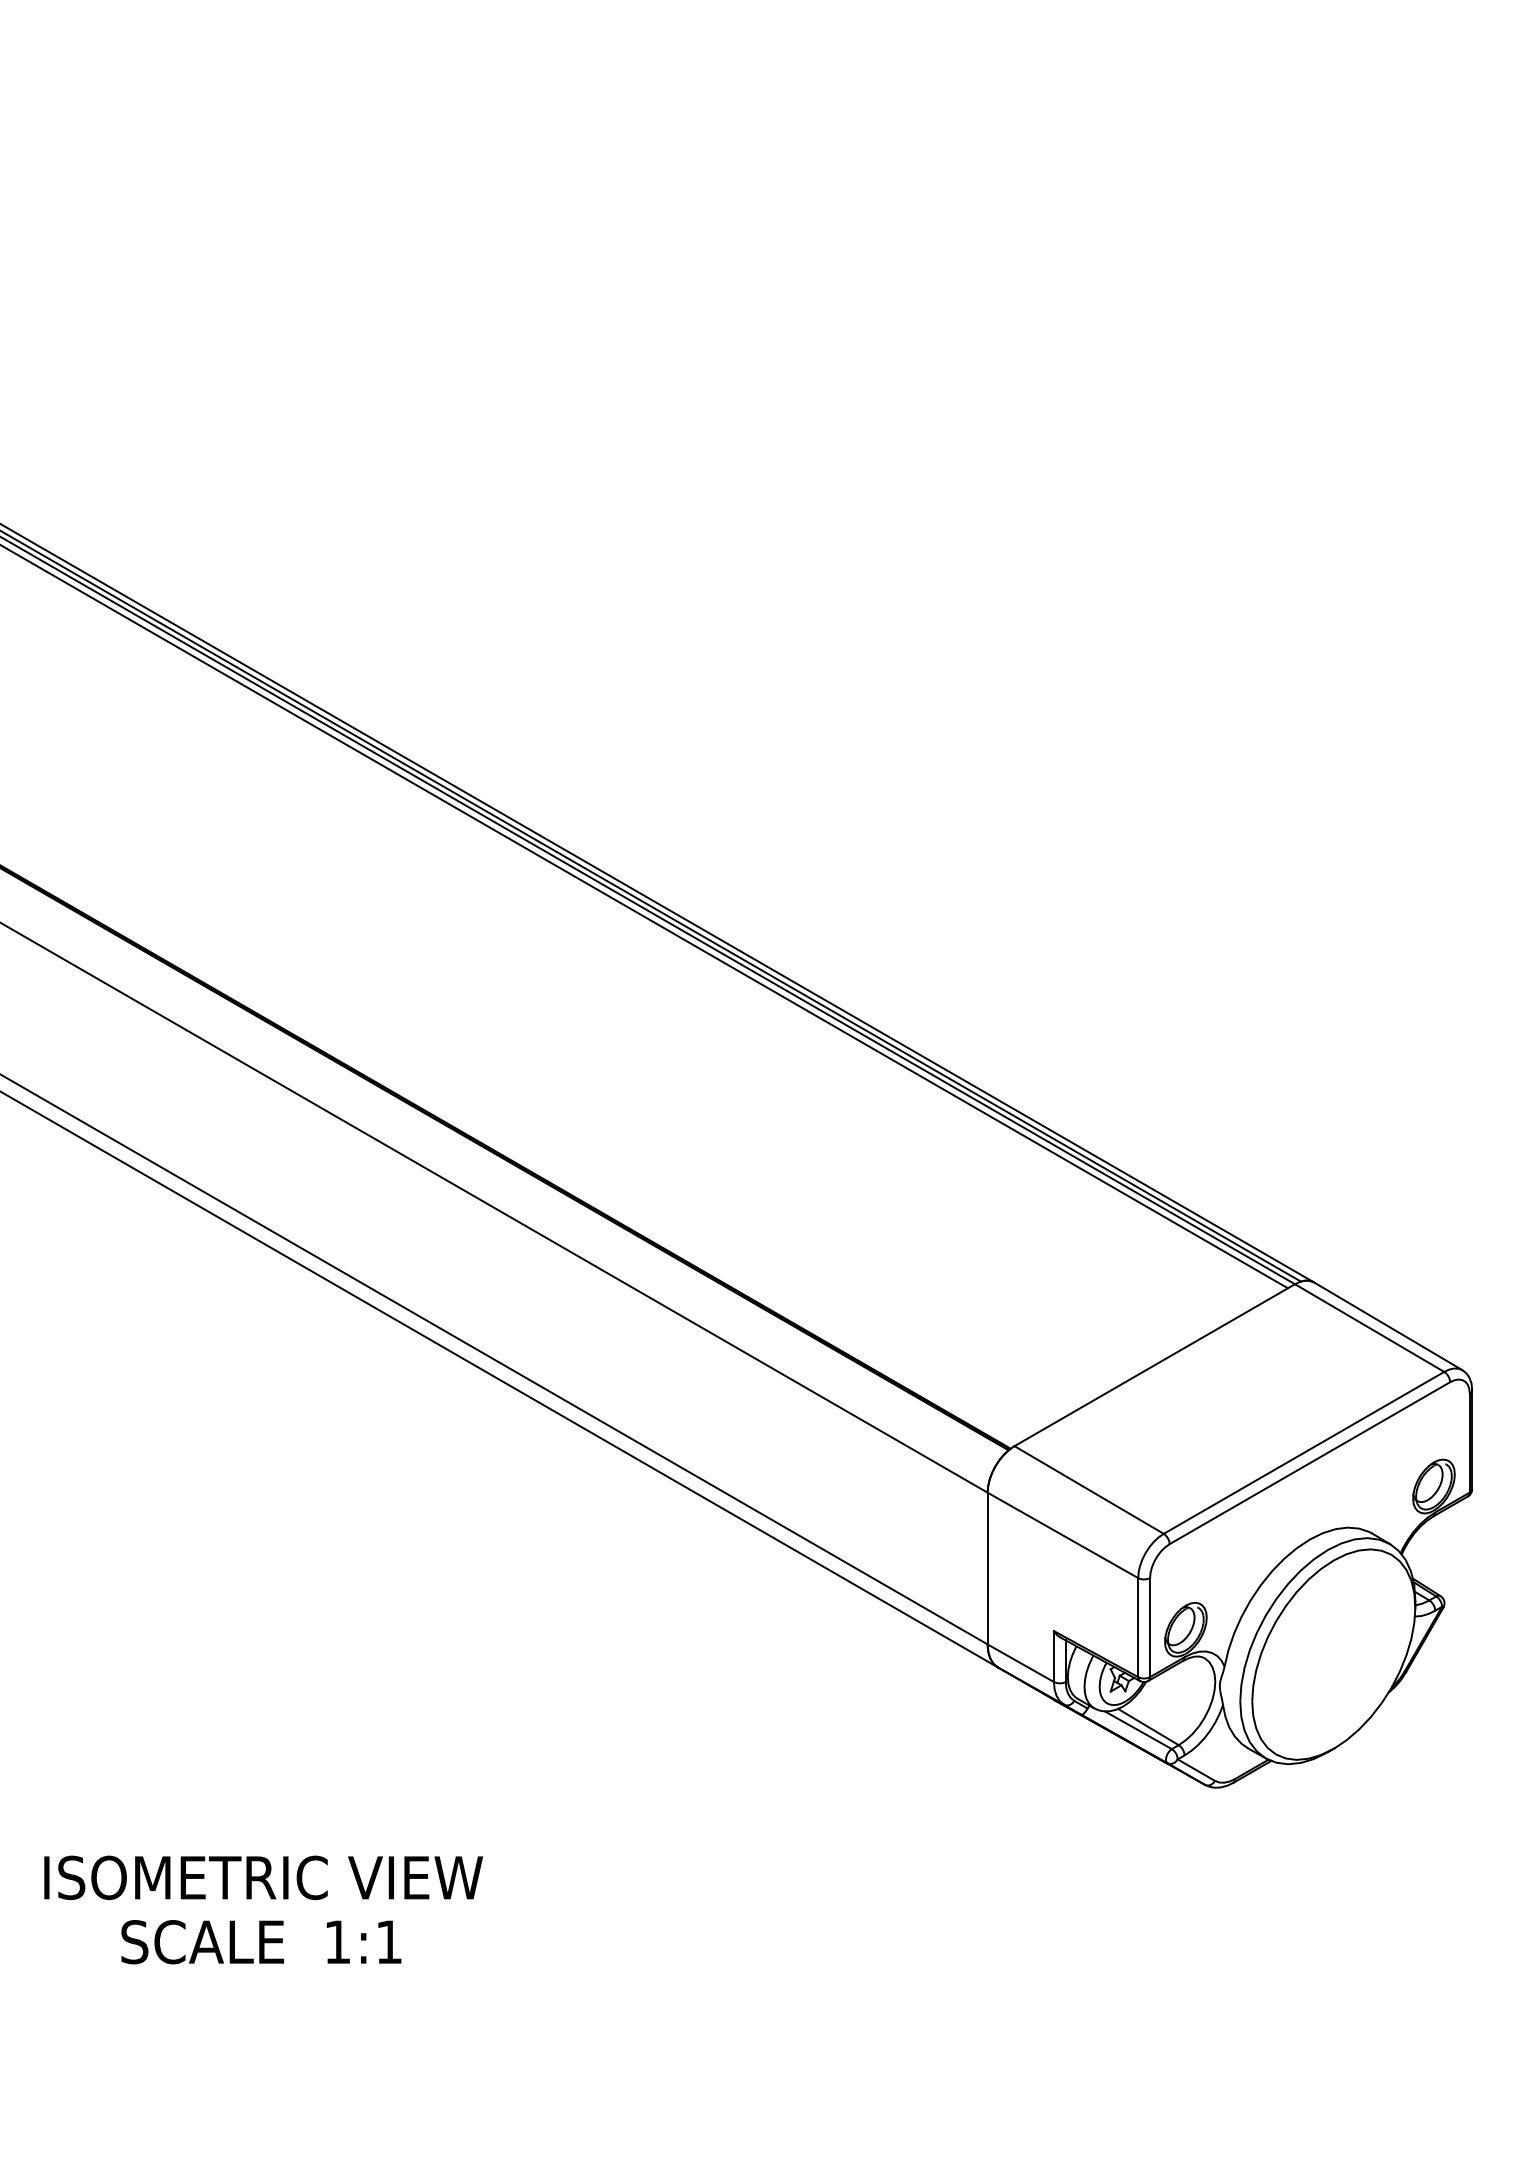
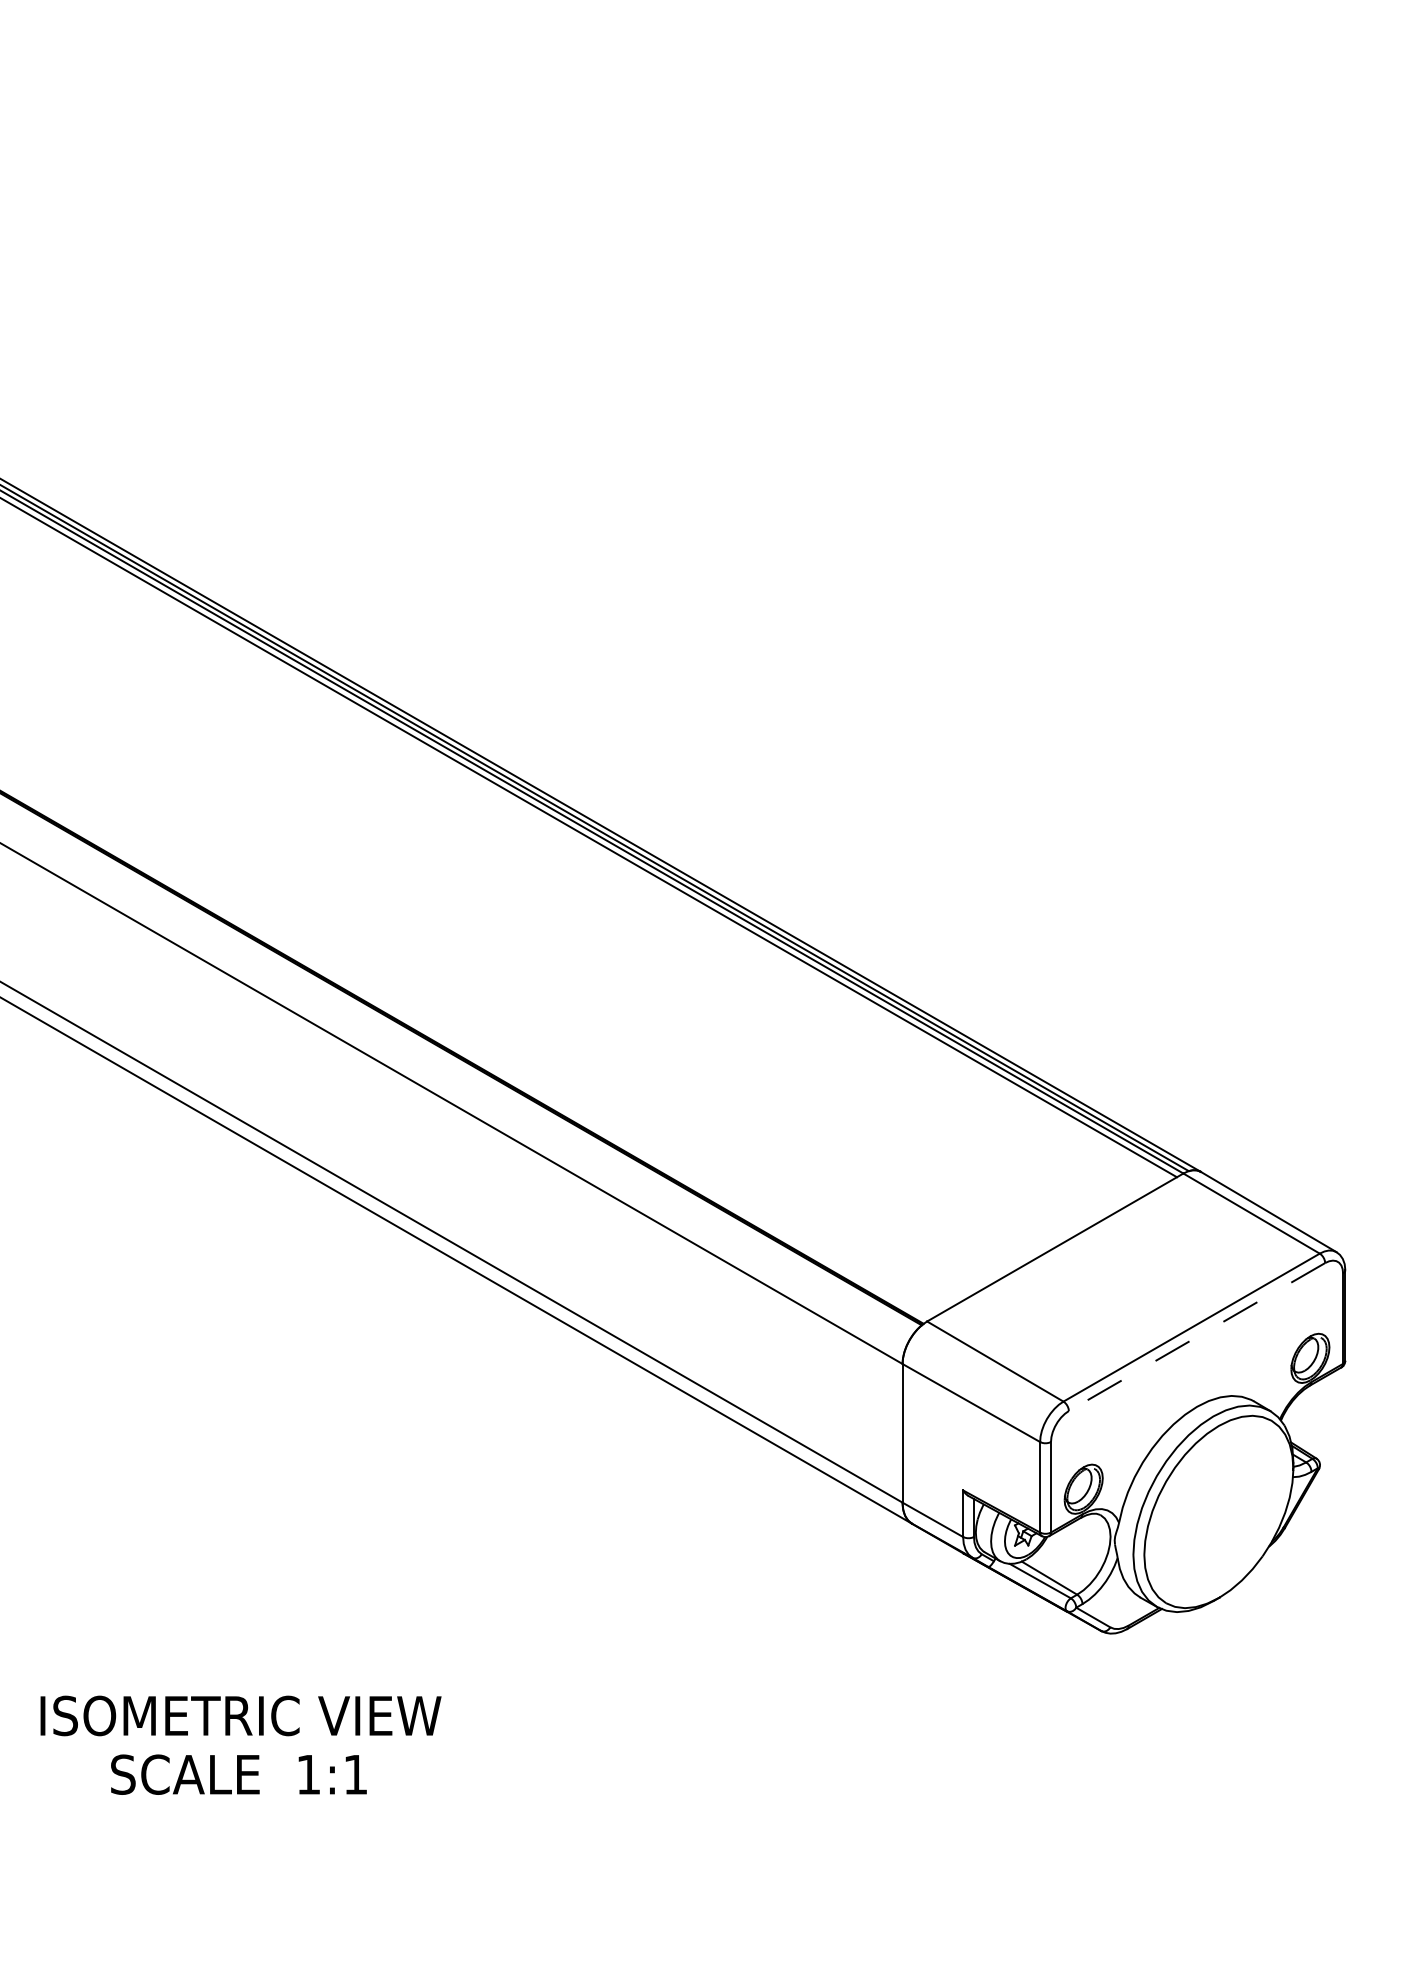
line: (1310, 1463) -> (1197, 1337), solid -> dashed

